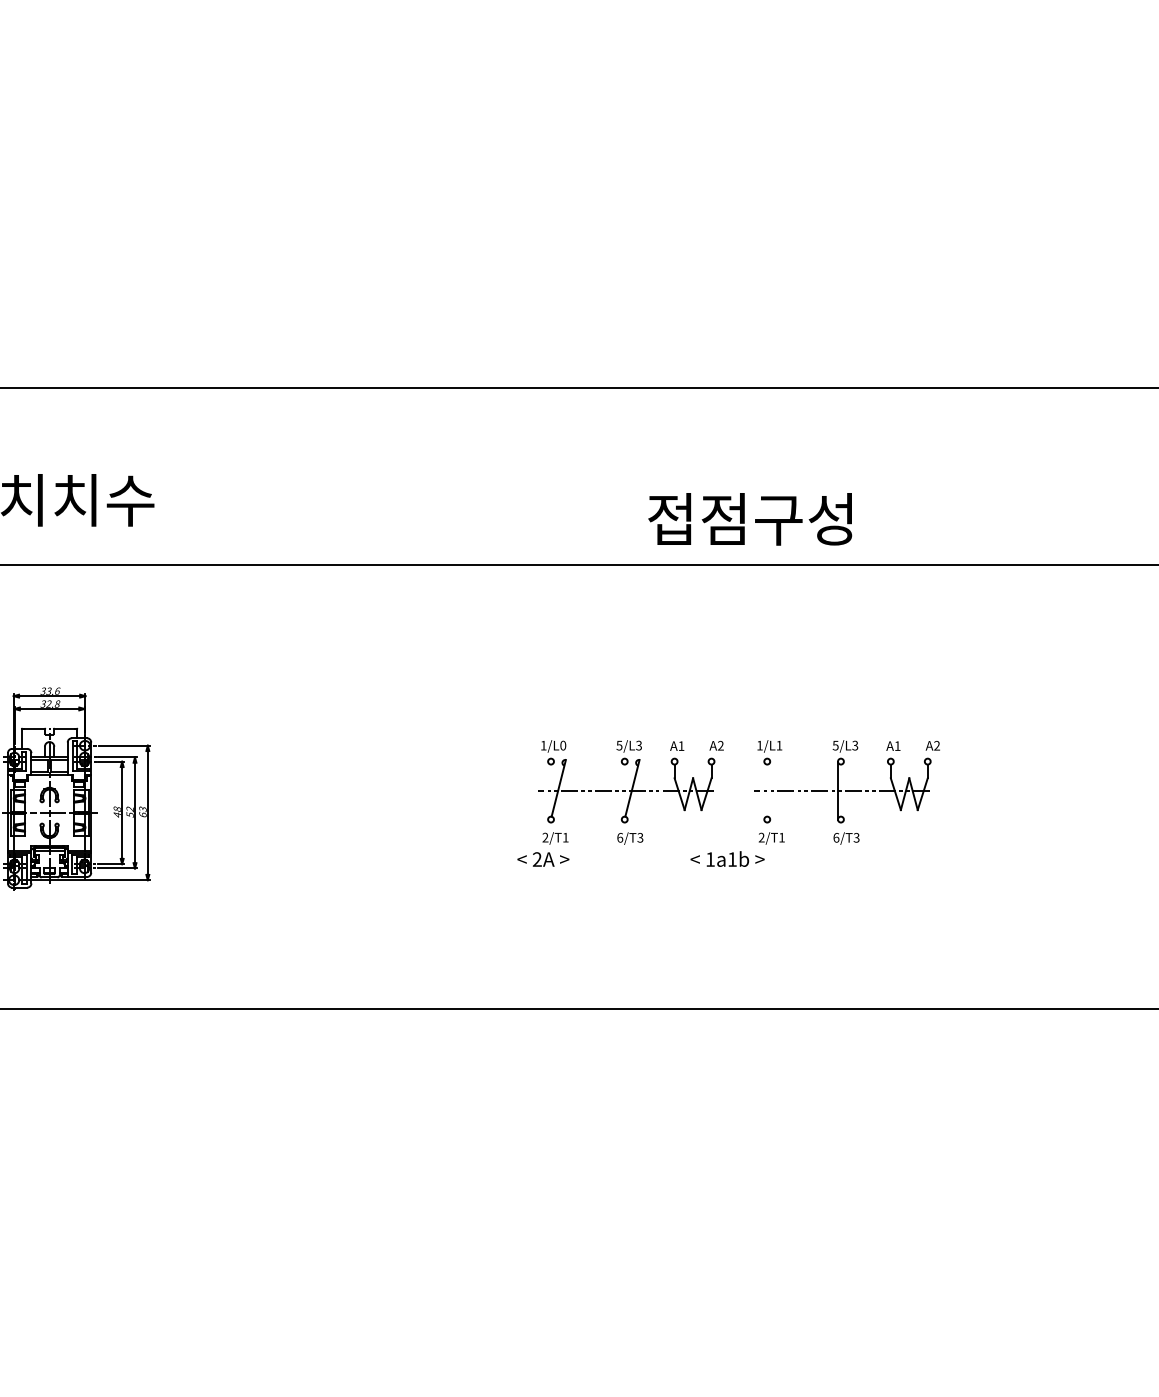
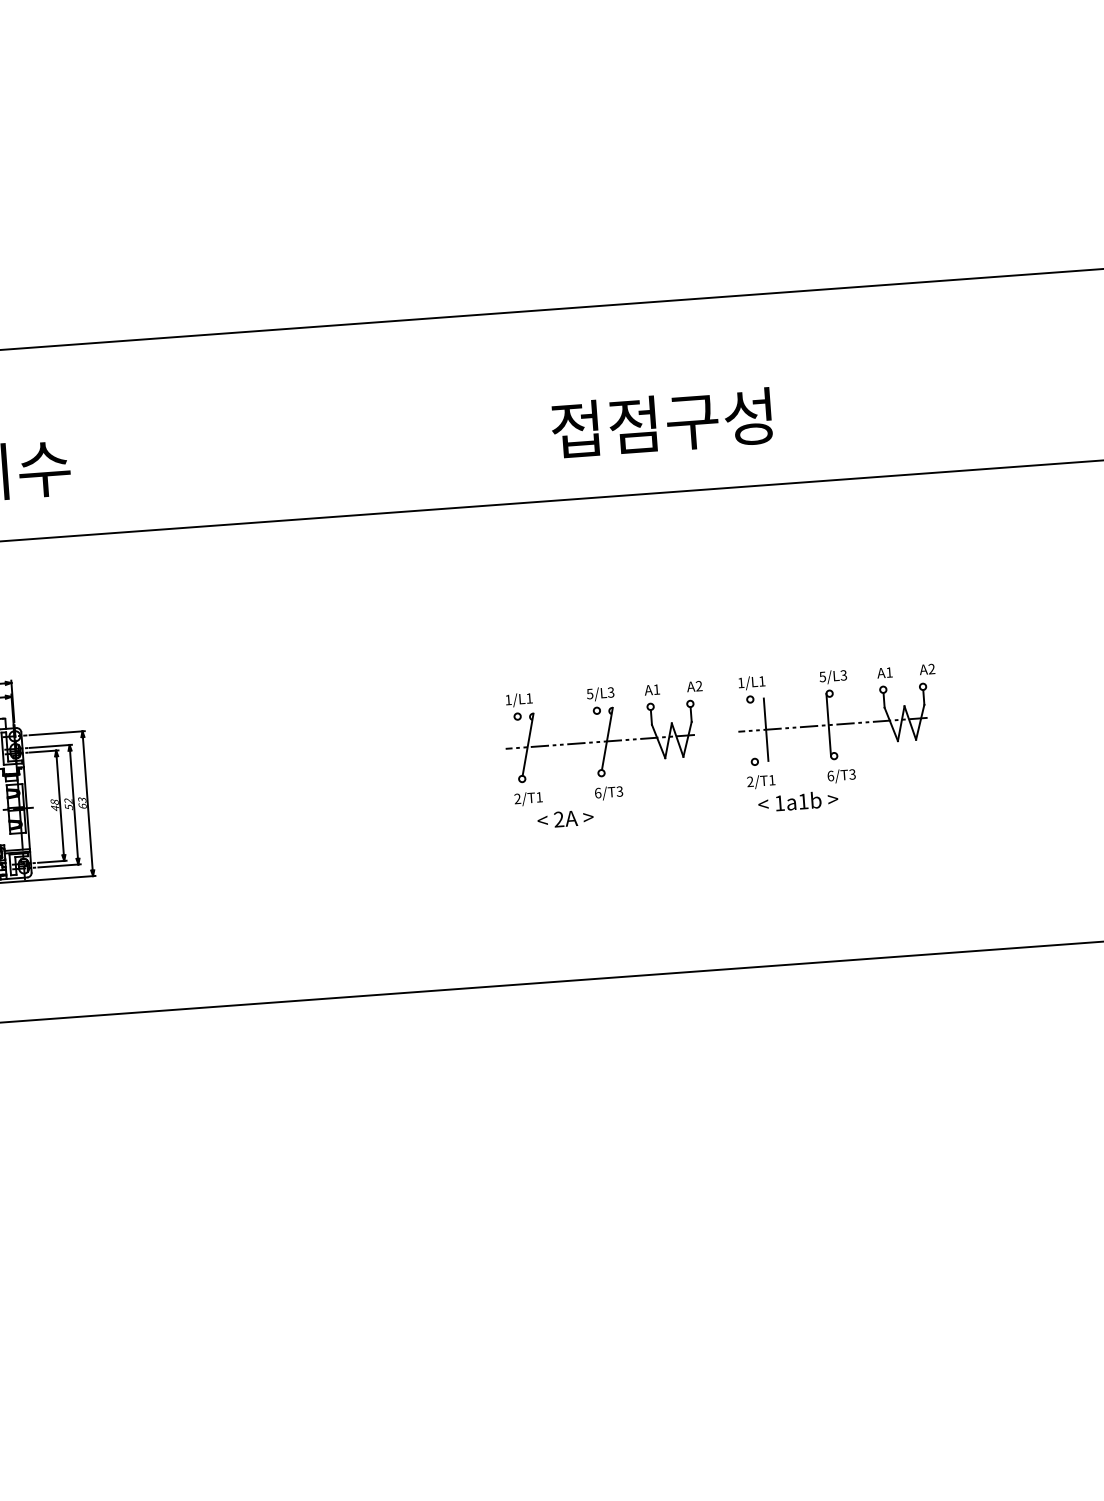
text: (750, 519) -> (662, 423), moved
text: (563, 745) -> (529, 698), 1/L0 -> 1/L1
line: (779, 790) -> (765, 729), added
text: (727, 858) -> (798, 800), moved
text: (543, 859) -> (565, 818), moved

